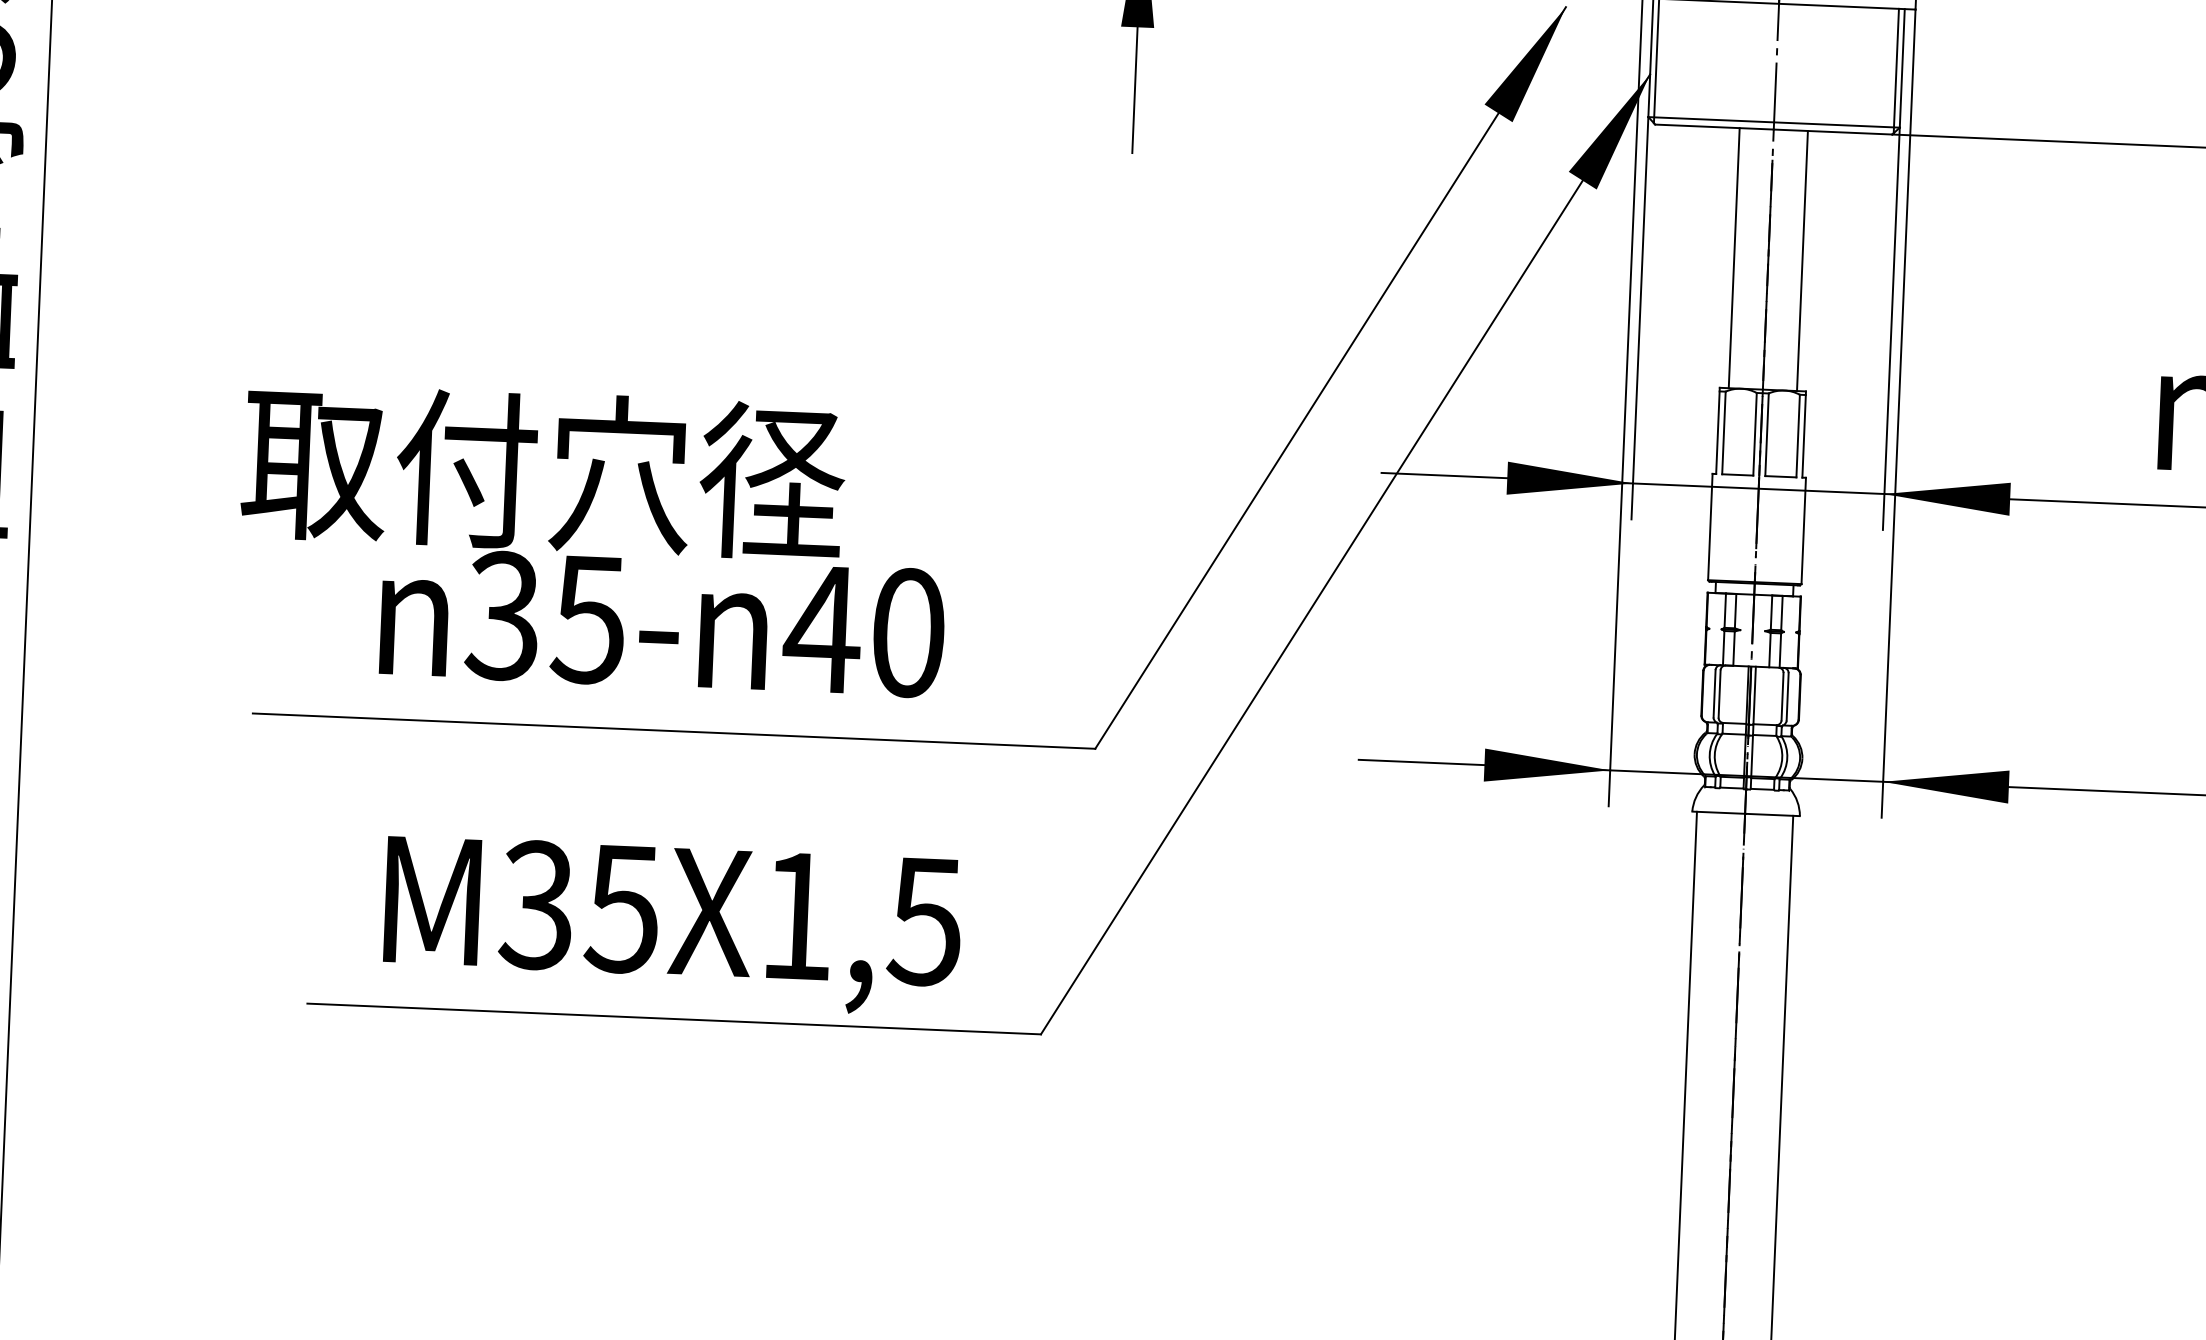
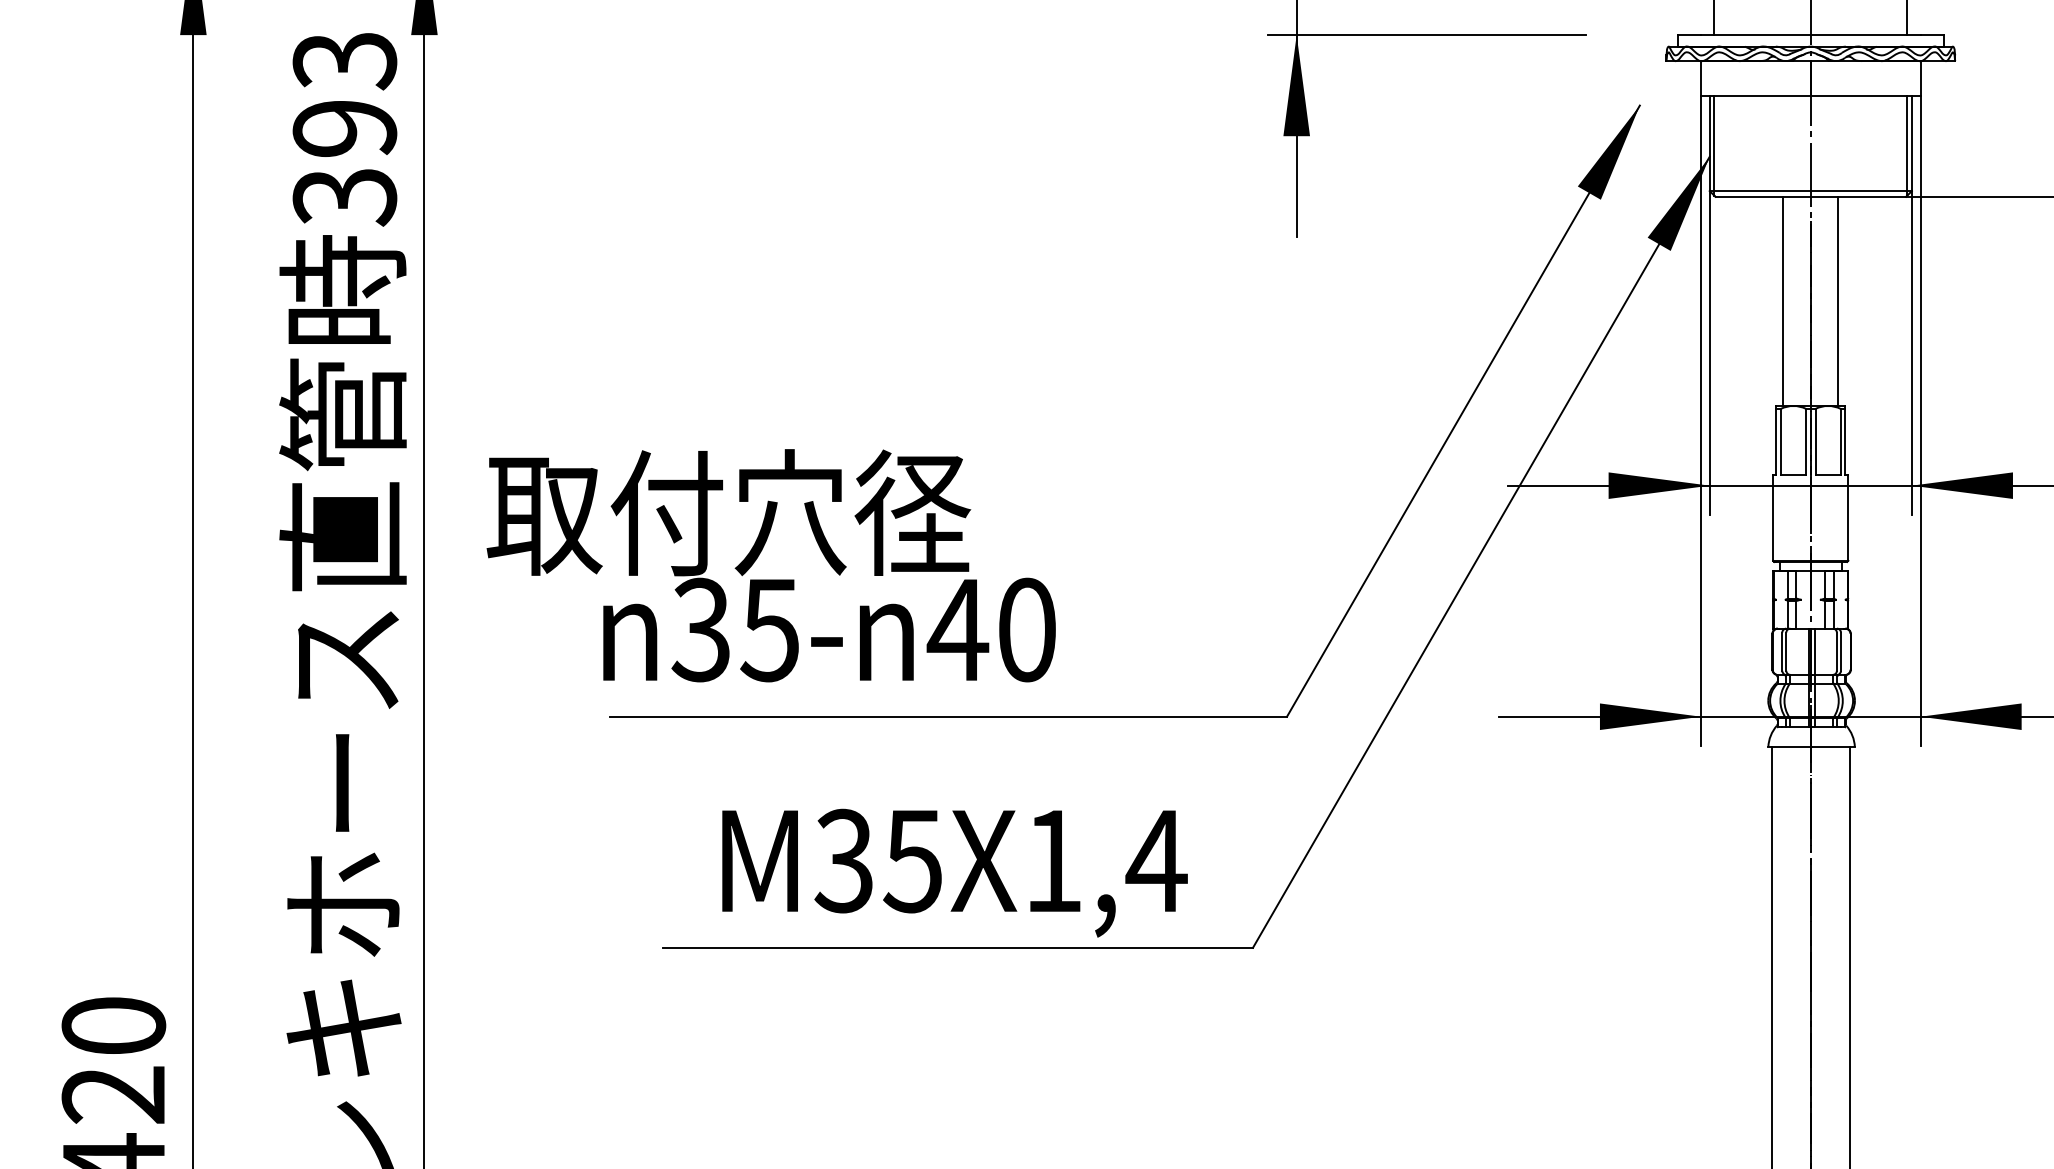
text: (592, 539) -> (770, 565), moved
text: (925, 922) -> (1156, 861), M35X1,5 -> M35X1,4

